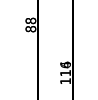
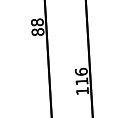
text: (65, 64) -> (81, 71), 114 -> 116

